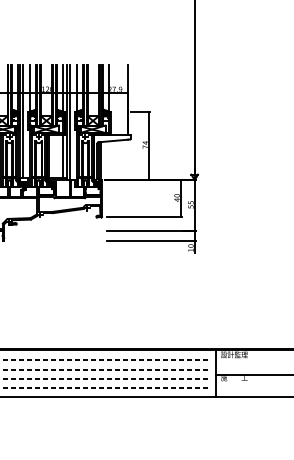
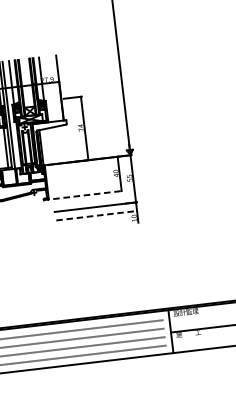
line: (144, 217) -> (88, 195), solid -> dashed
line: (152, 240) -> (98, 215), solid -> dashed

